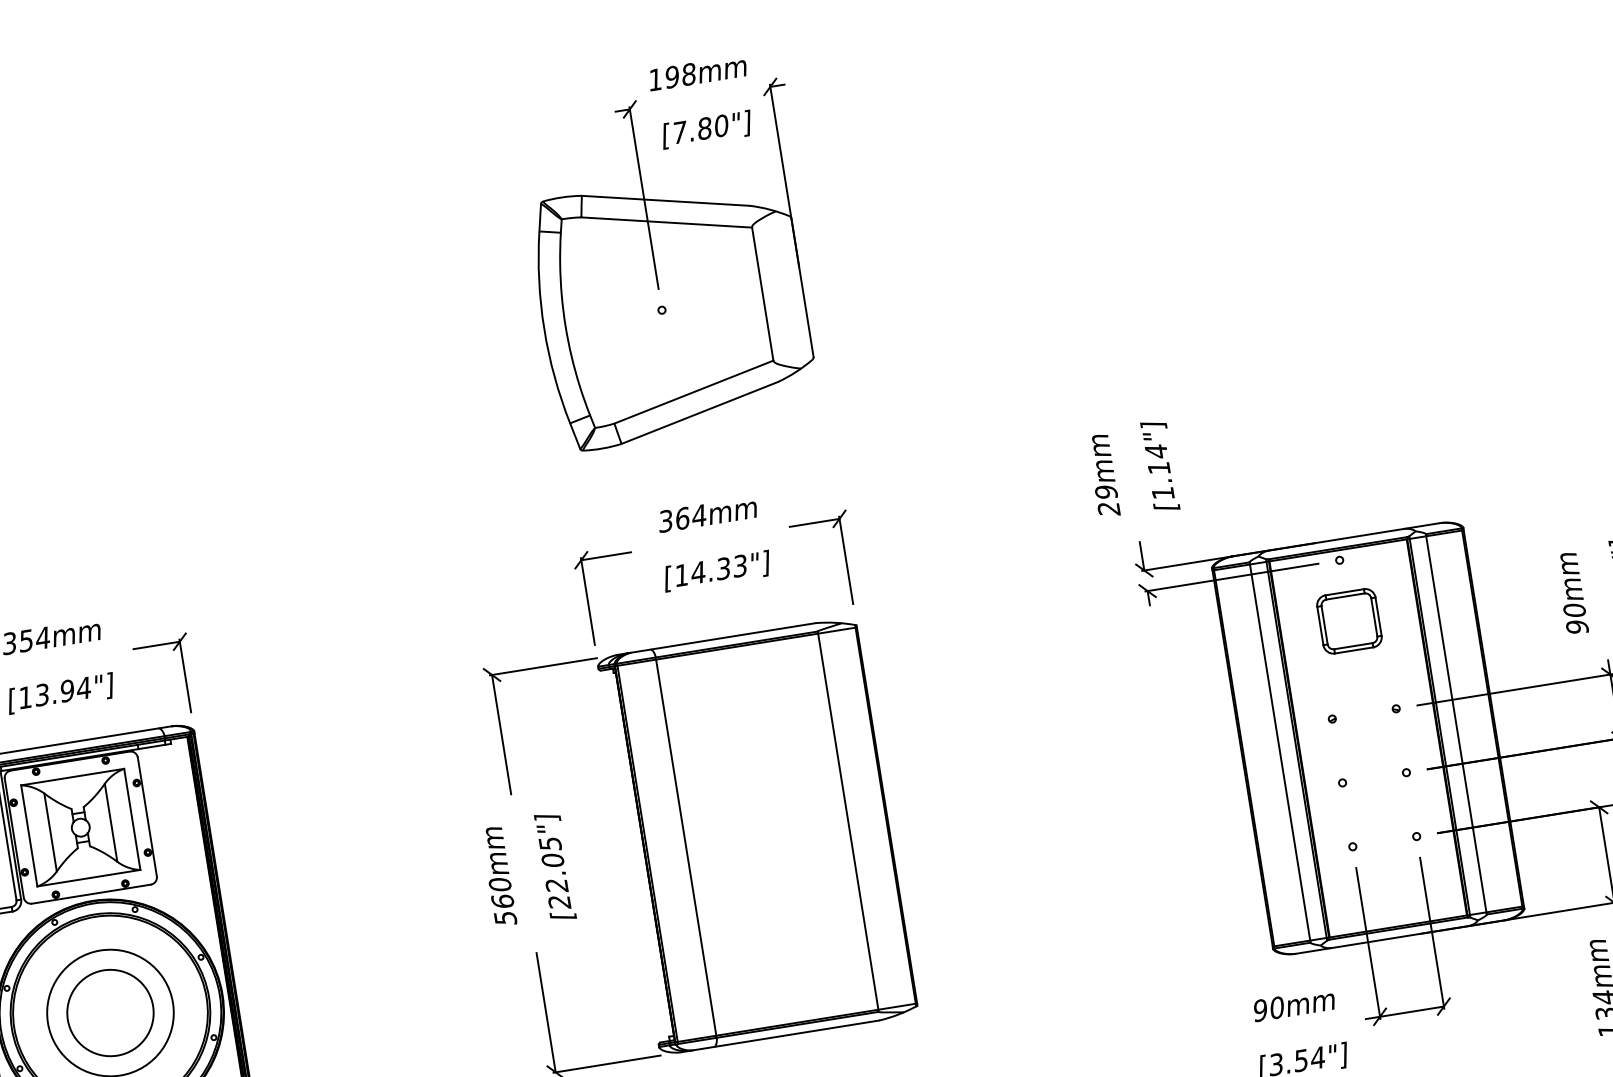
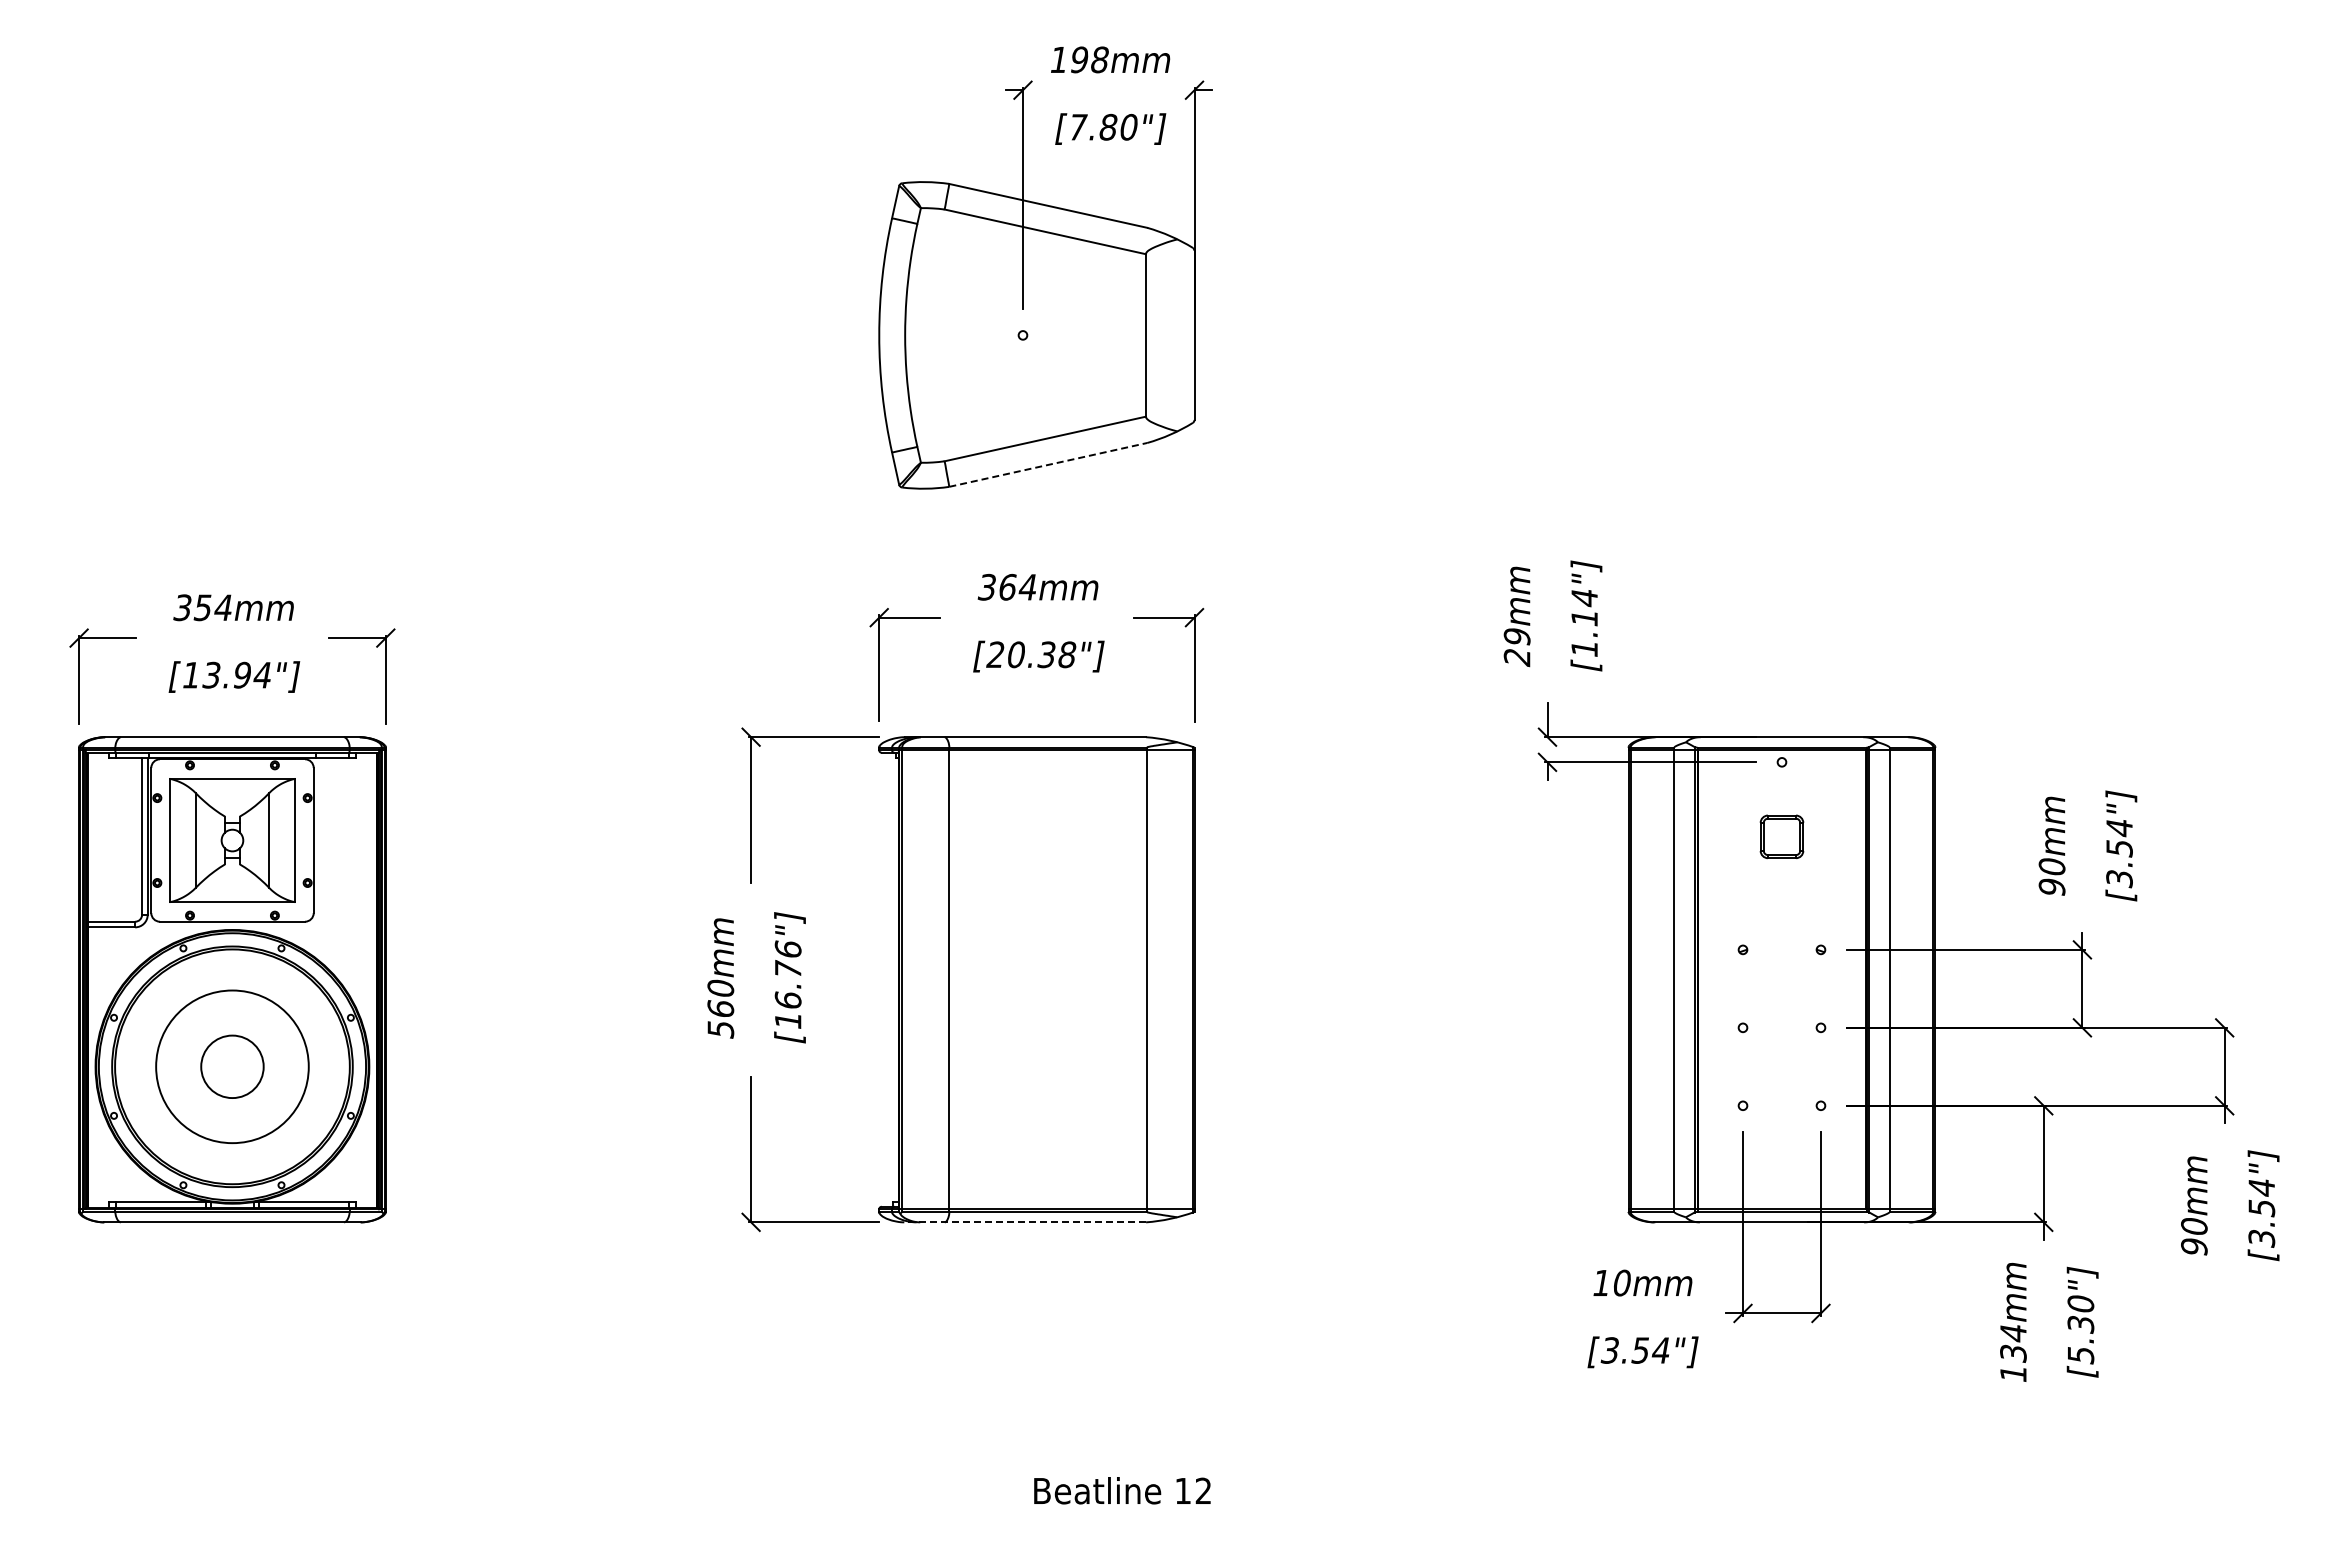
line: (699, 412) -> (1048, 464), solid -> dashed
text: (710, 570) -> (1031, 654), [14.33"] -> [20.38"]
part: (1349, 621) -> (1781, 836), size x0.6
text: (554, 873) -> (787, 985), [22.05"] -> [16.76"]
text: (1260, 1010) -> (1601, 1282), 90mm -> 10mm
circle: (110, 1012) -> (232, 1066), size x0.6
line: (780, 1036) -> (1025, 1222), solid -> dashed

